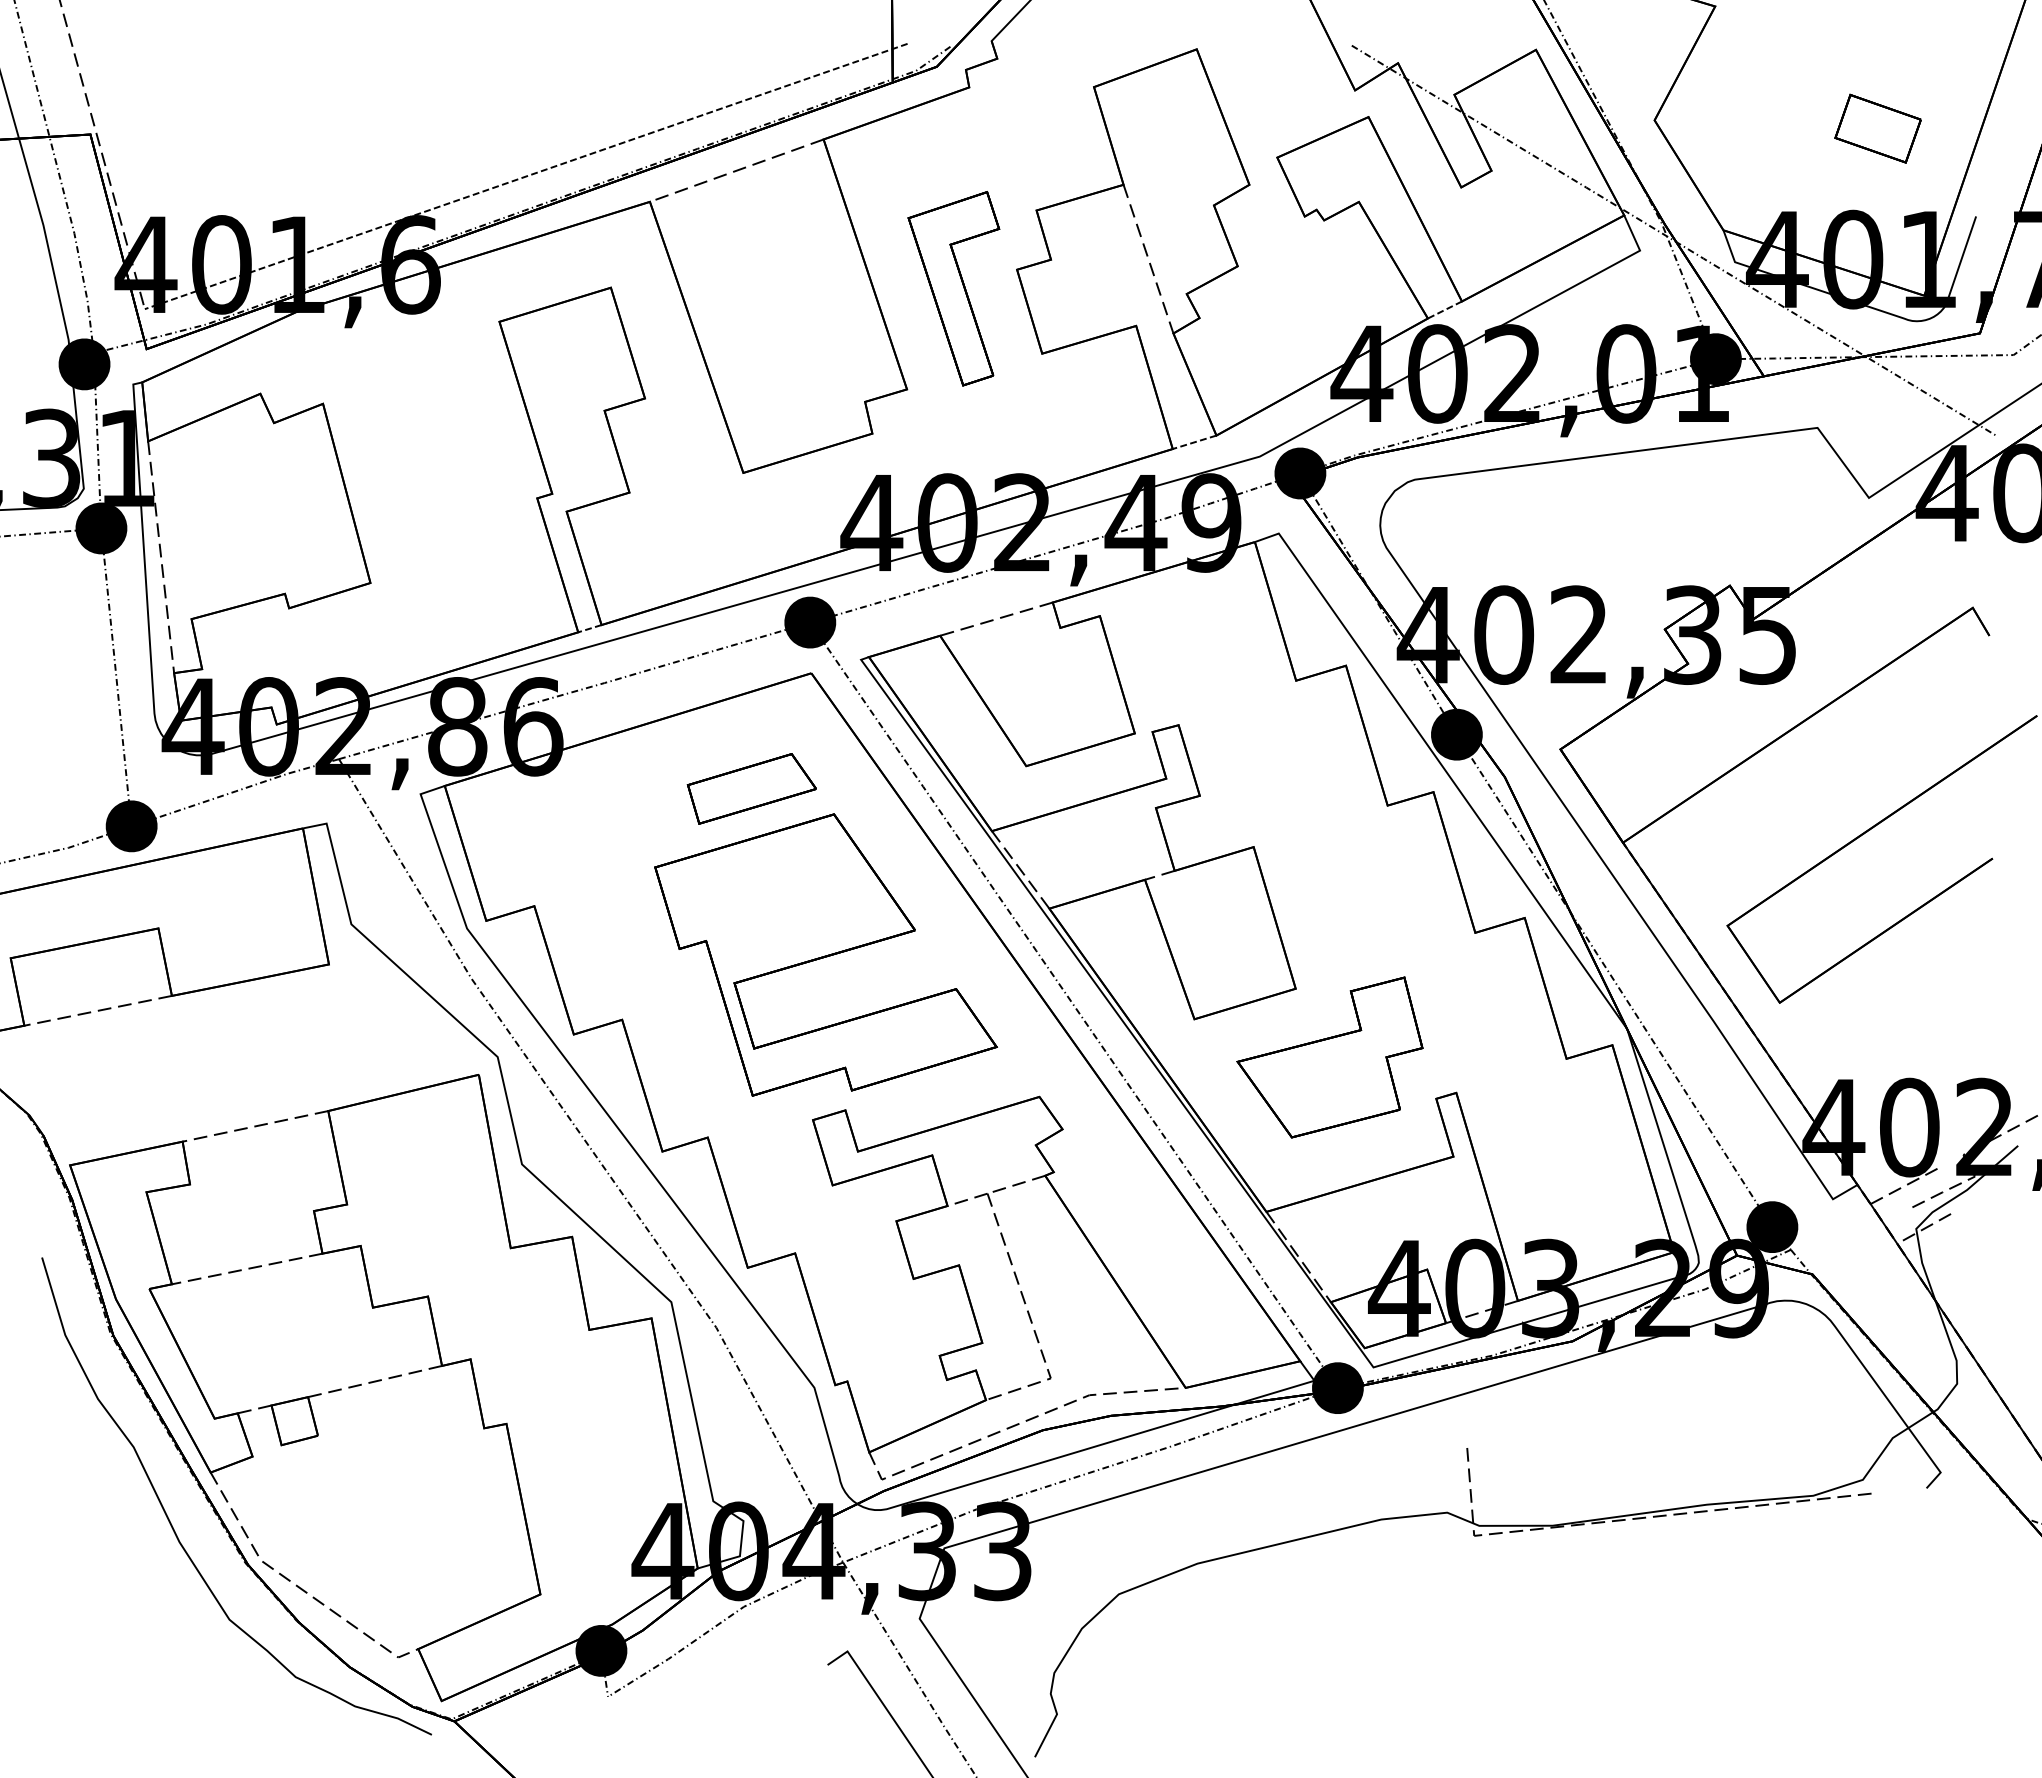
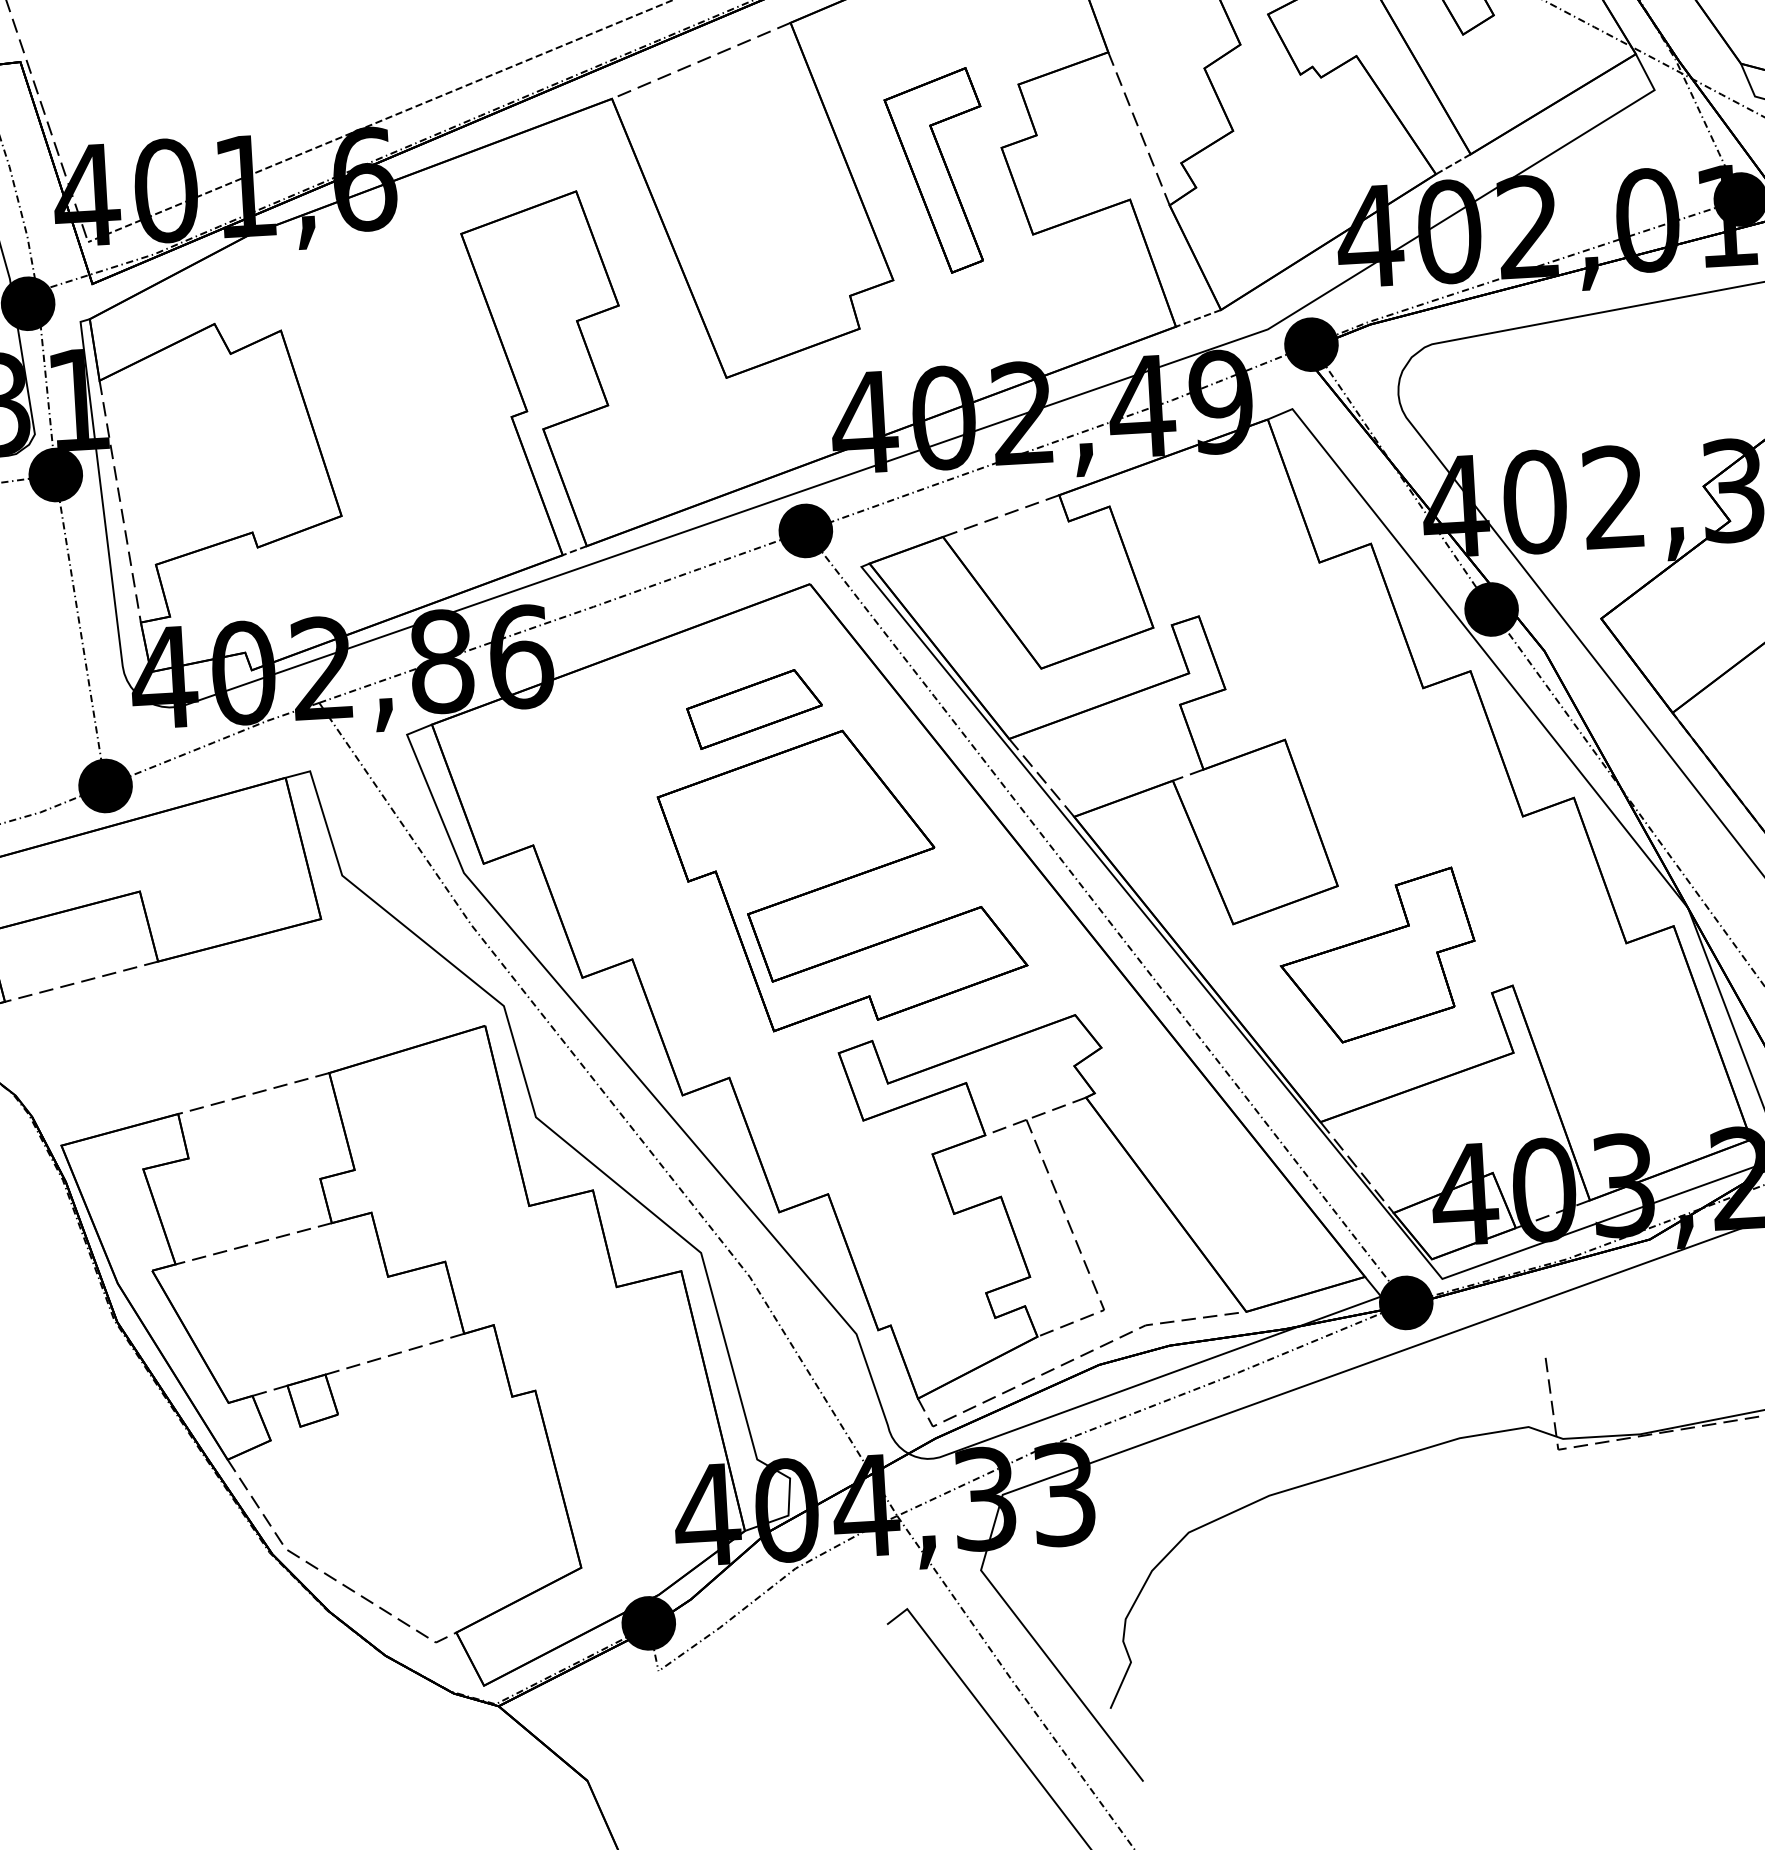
curve: (171, 1522) -> (189, 1514), removed

